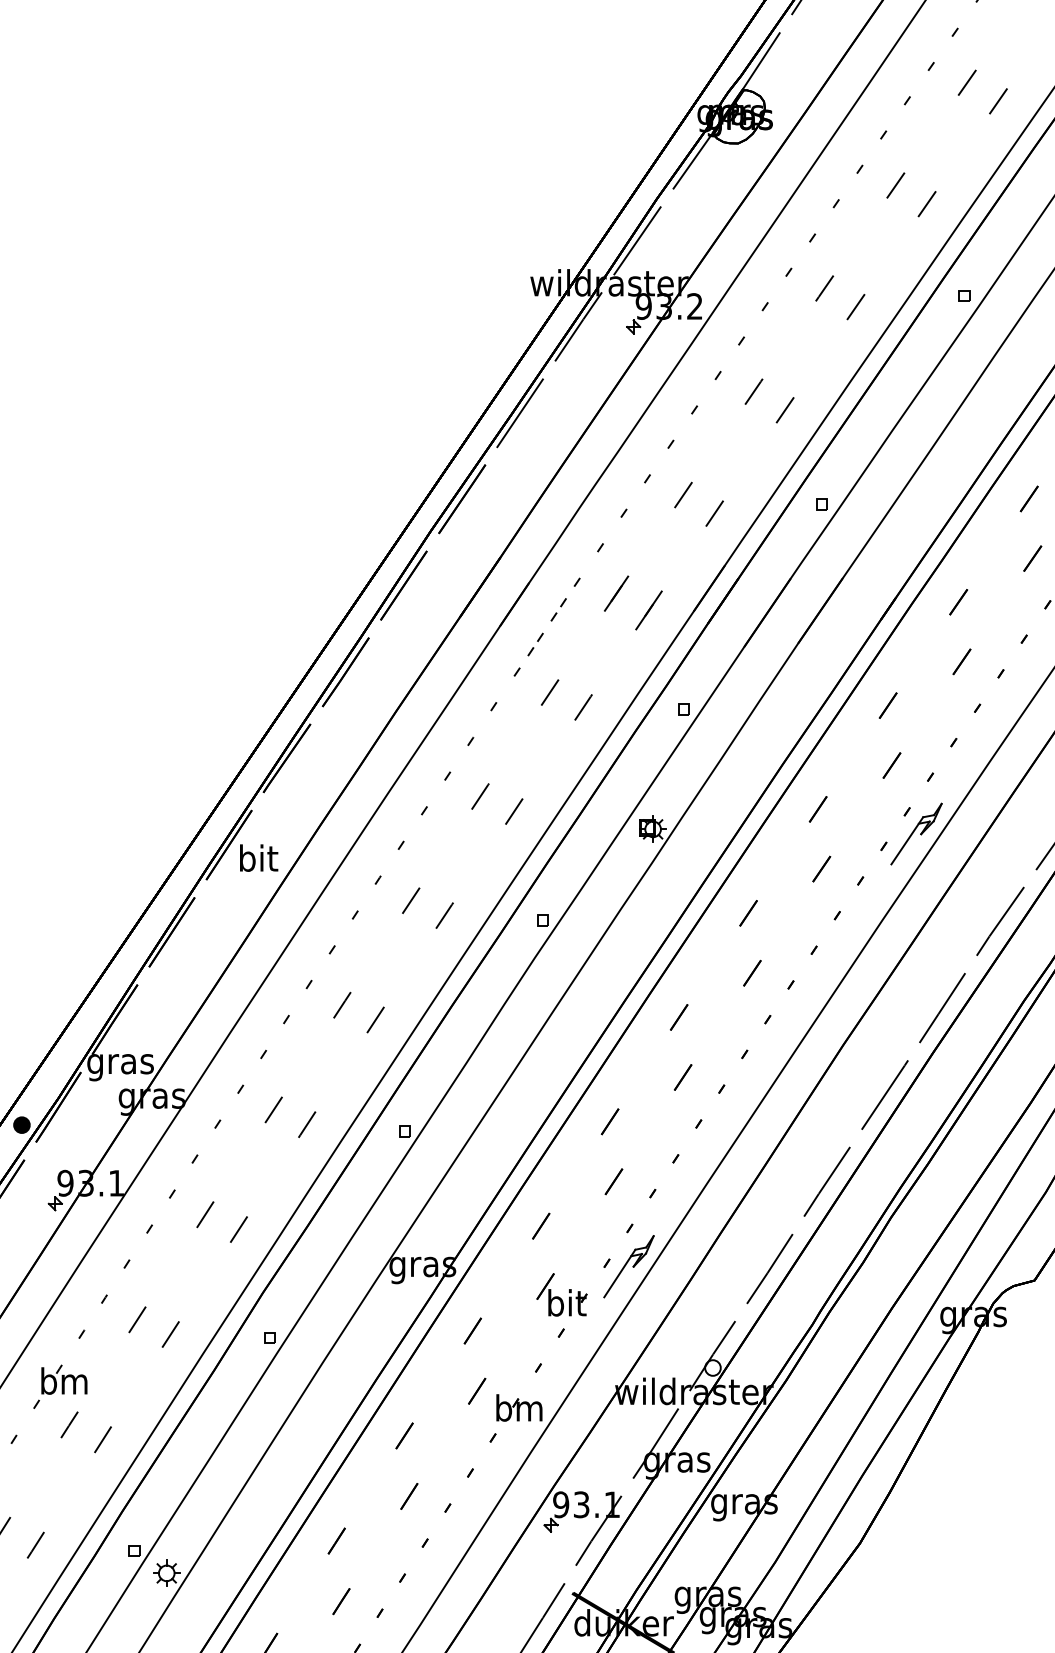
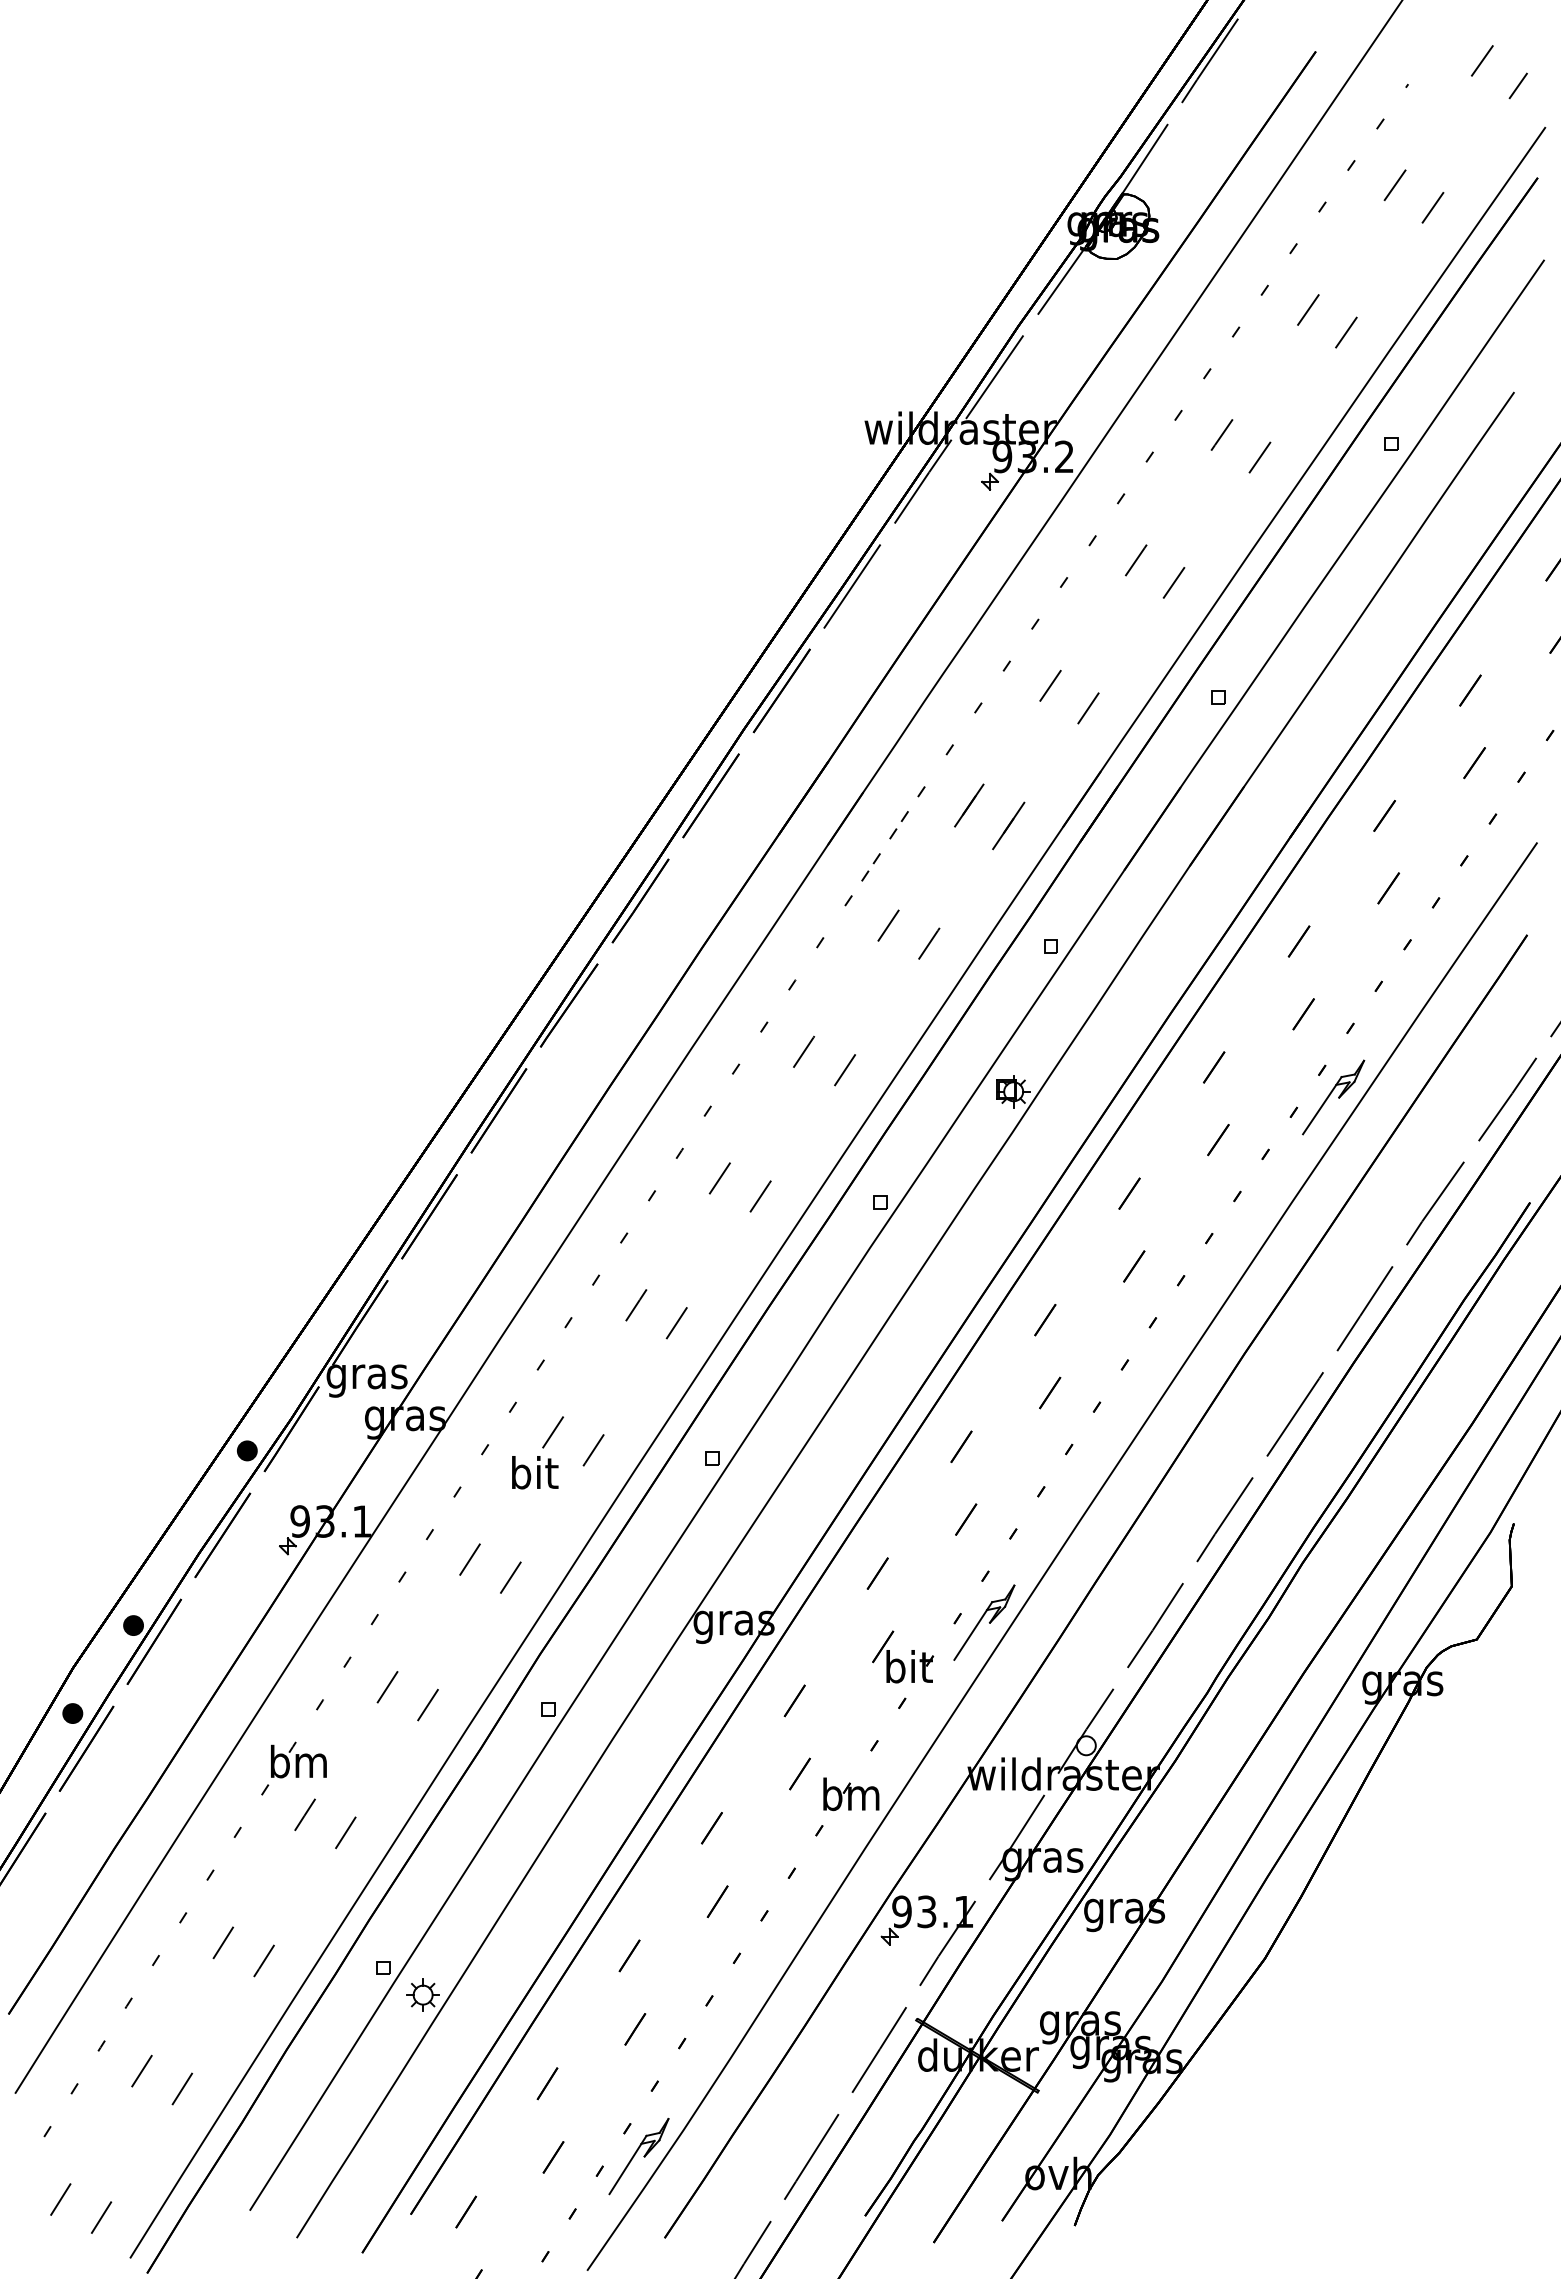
text: (259, 857) -> (535, 1472), moved

